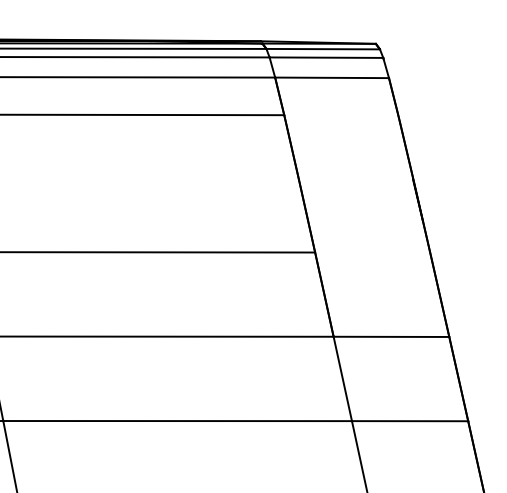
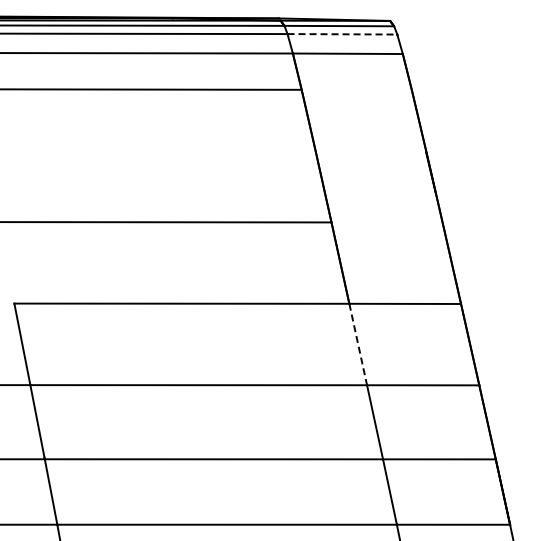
line: (326, 57) -> (342, 34), solid -> dashed
line: (343, 378) -> (358, 344), solid -> dashed

